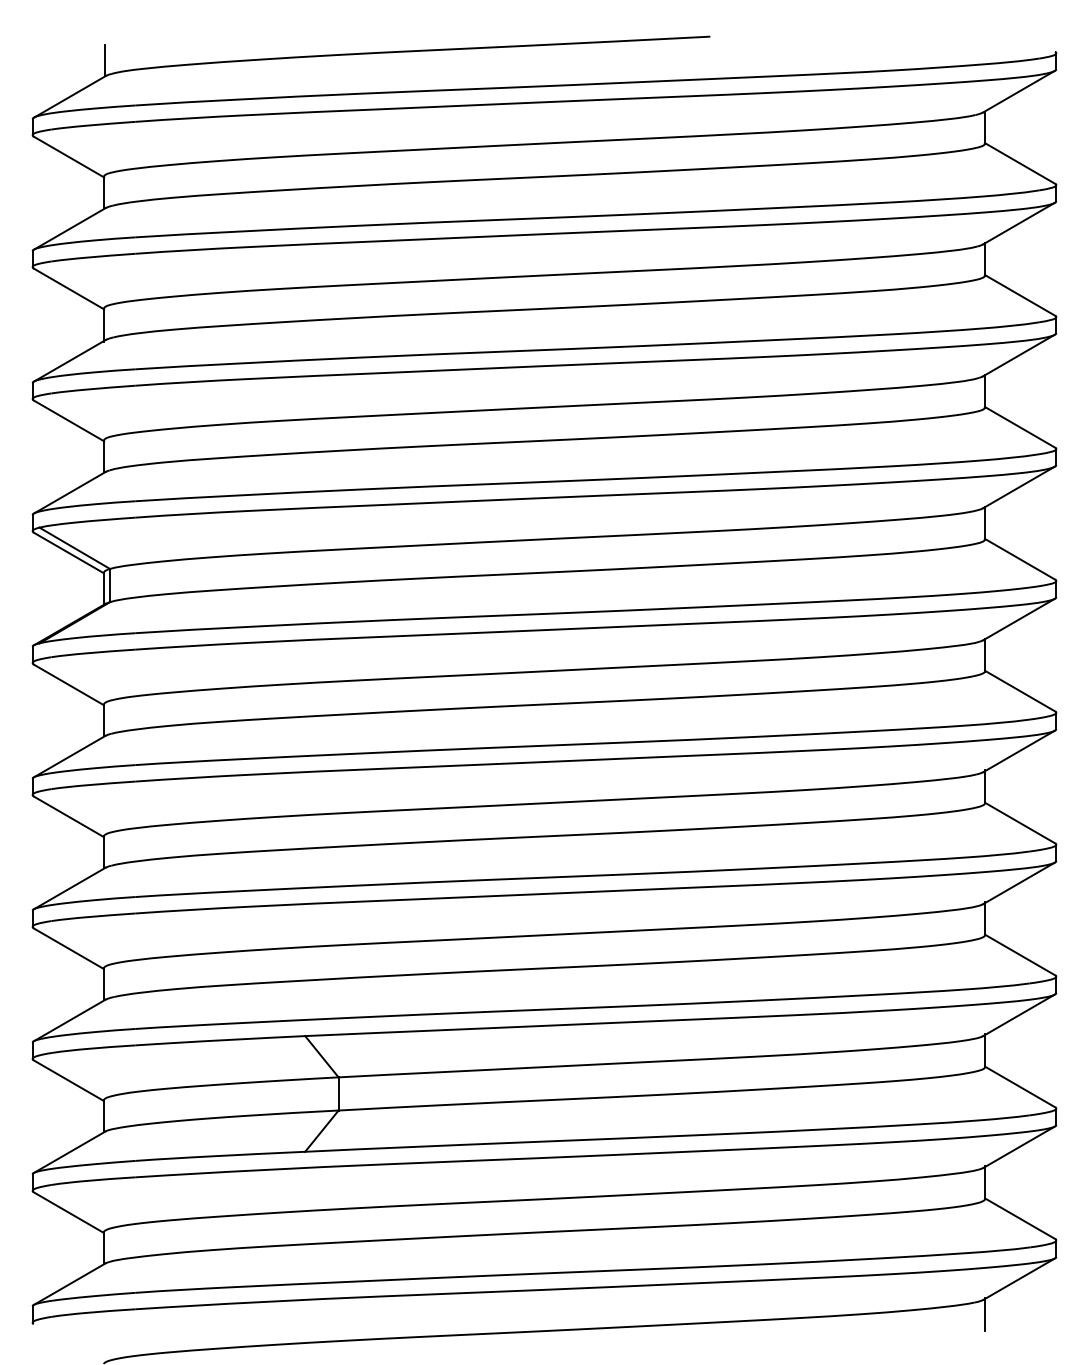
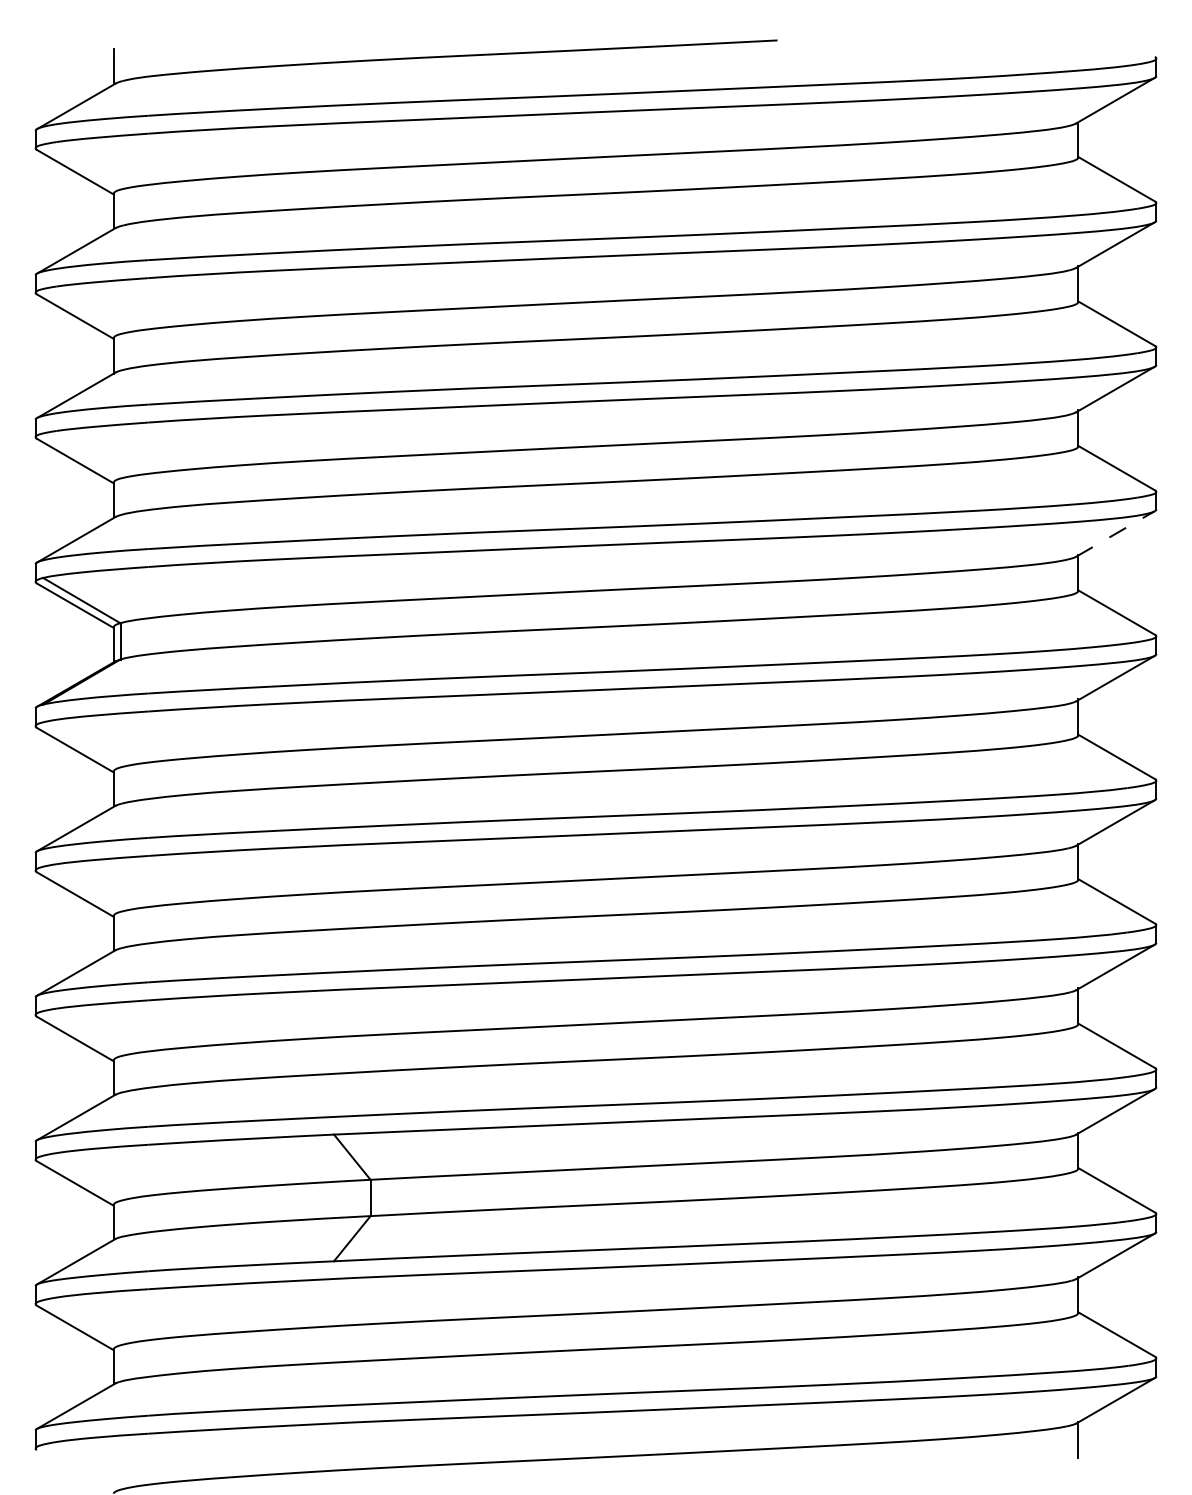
line: (1019, 487) -> (1115, 533), solid -> dashed

